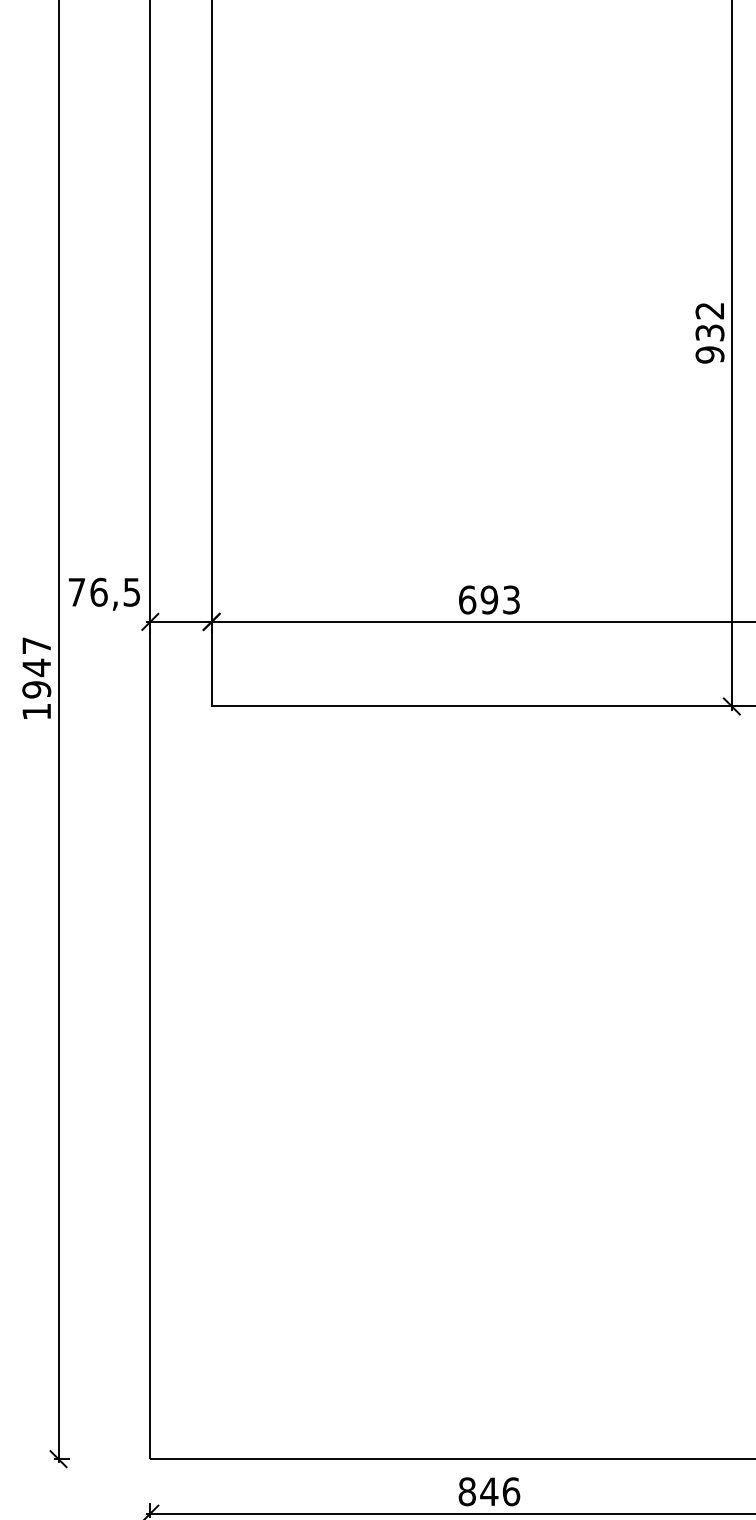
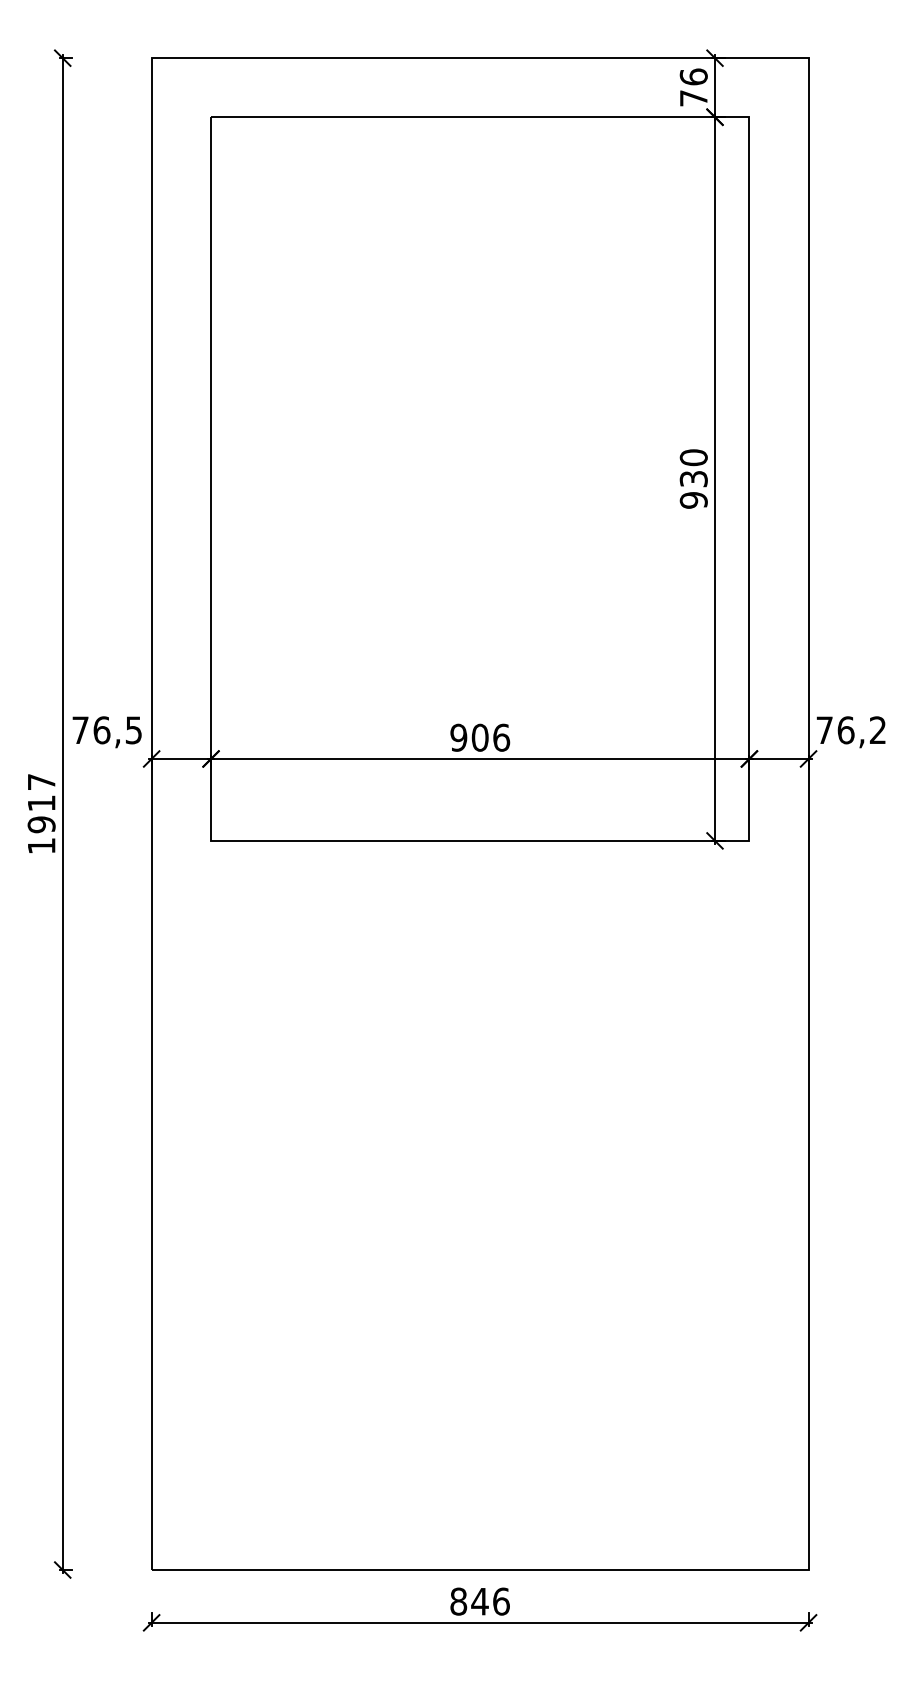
text: (709, 310) -> (693, 457), 932 -> 930
text: (489, 599) -> (480, 737), 693 -> 906
text: (36, 667) -> (41, 803), 1947 -> 1917

